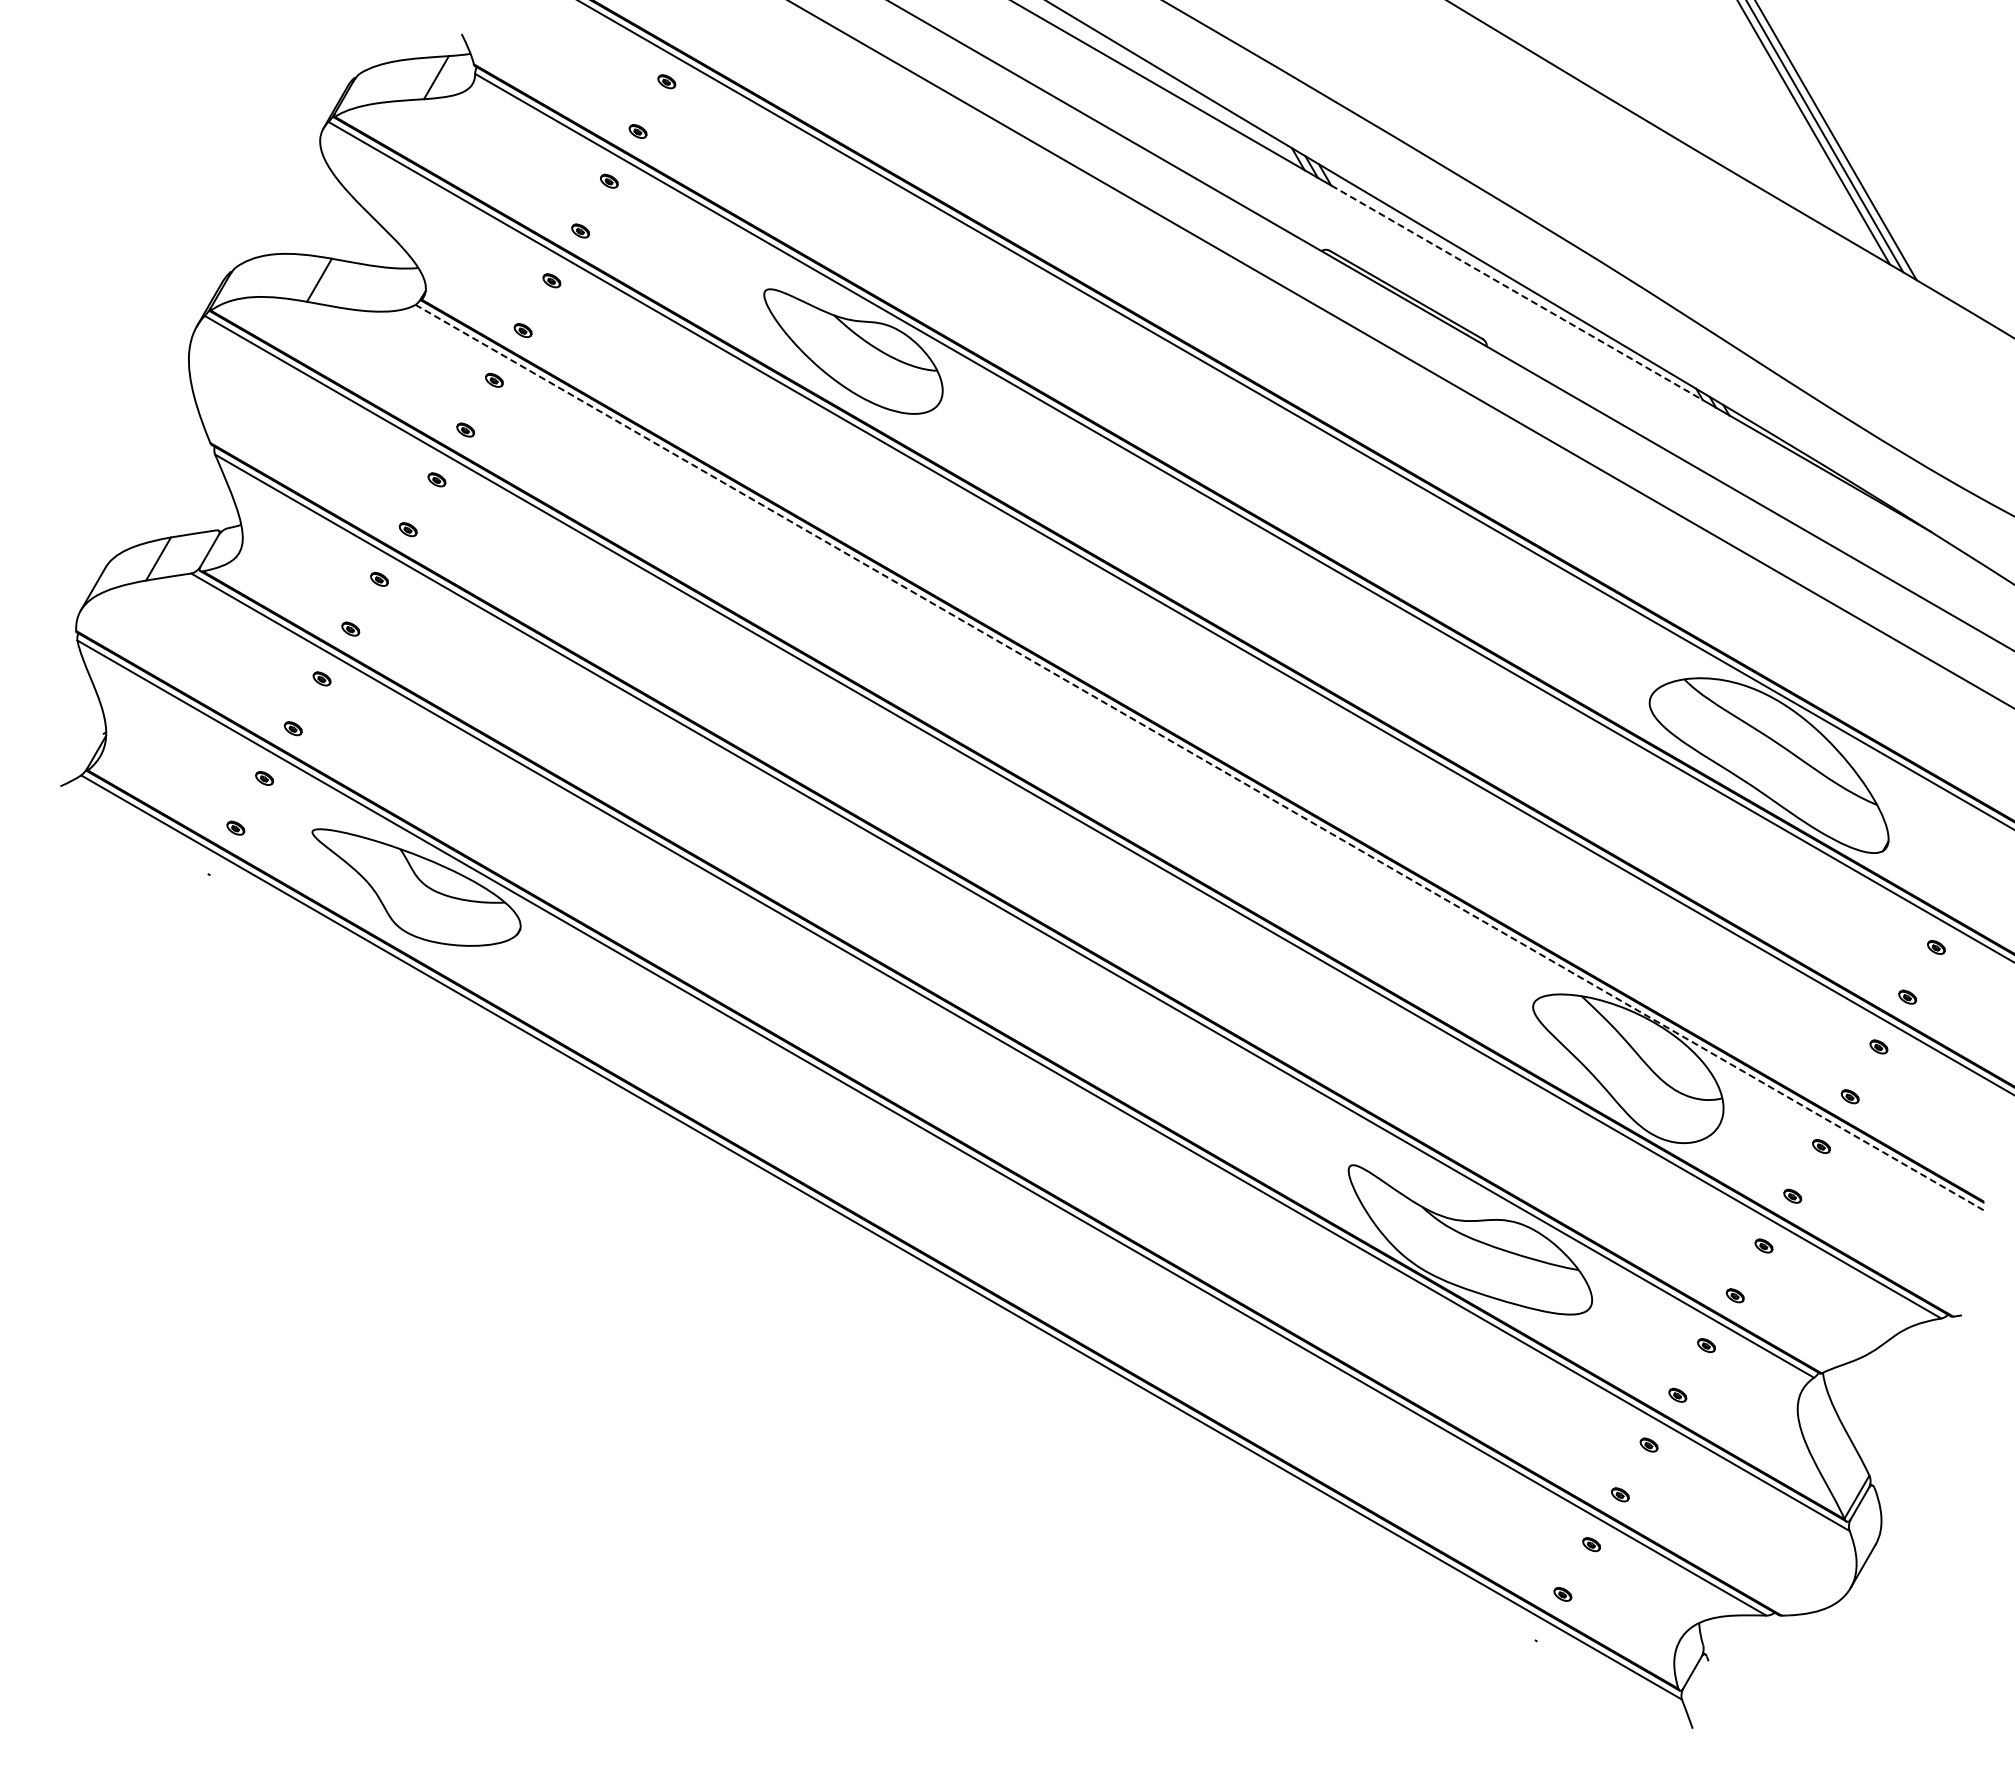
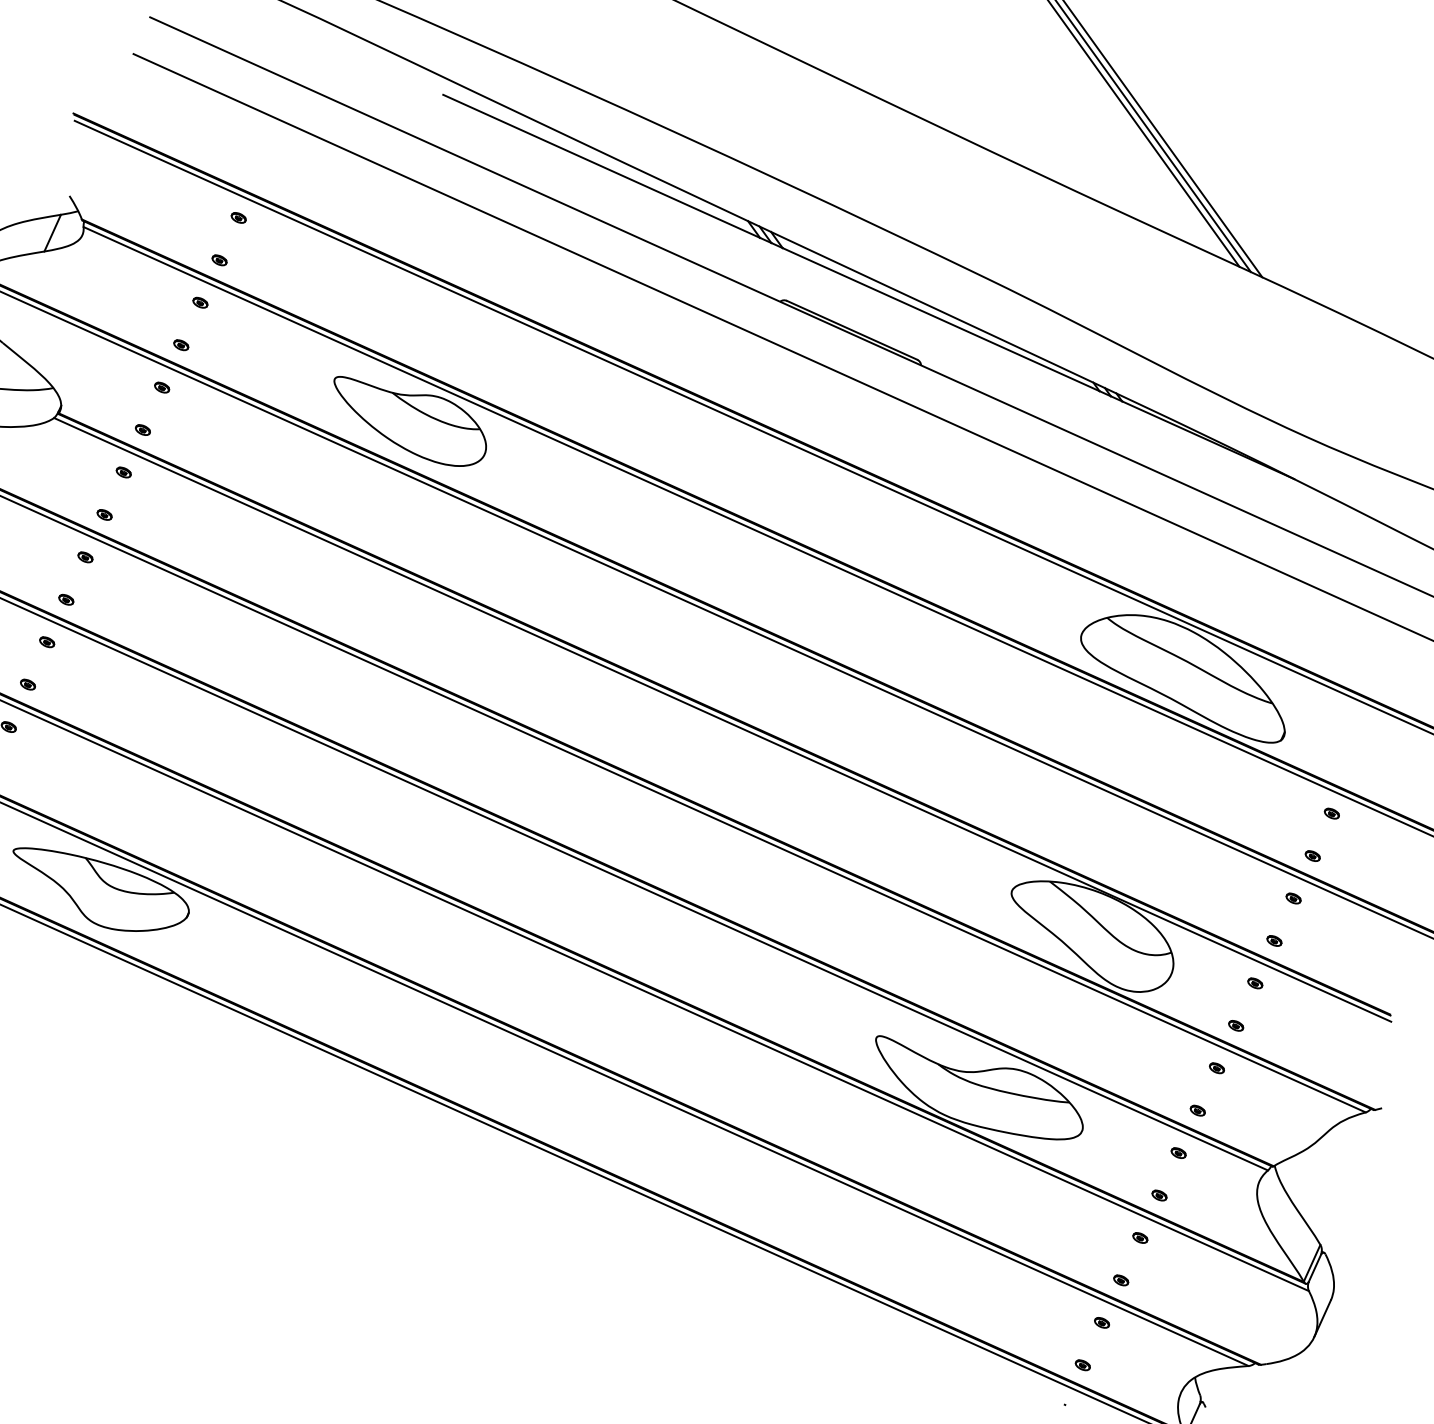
line: (1516, 292) -> (940, 319), dashed -> solid
line: (1199, 757) -> (722, 719), dashed -> solid

